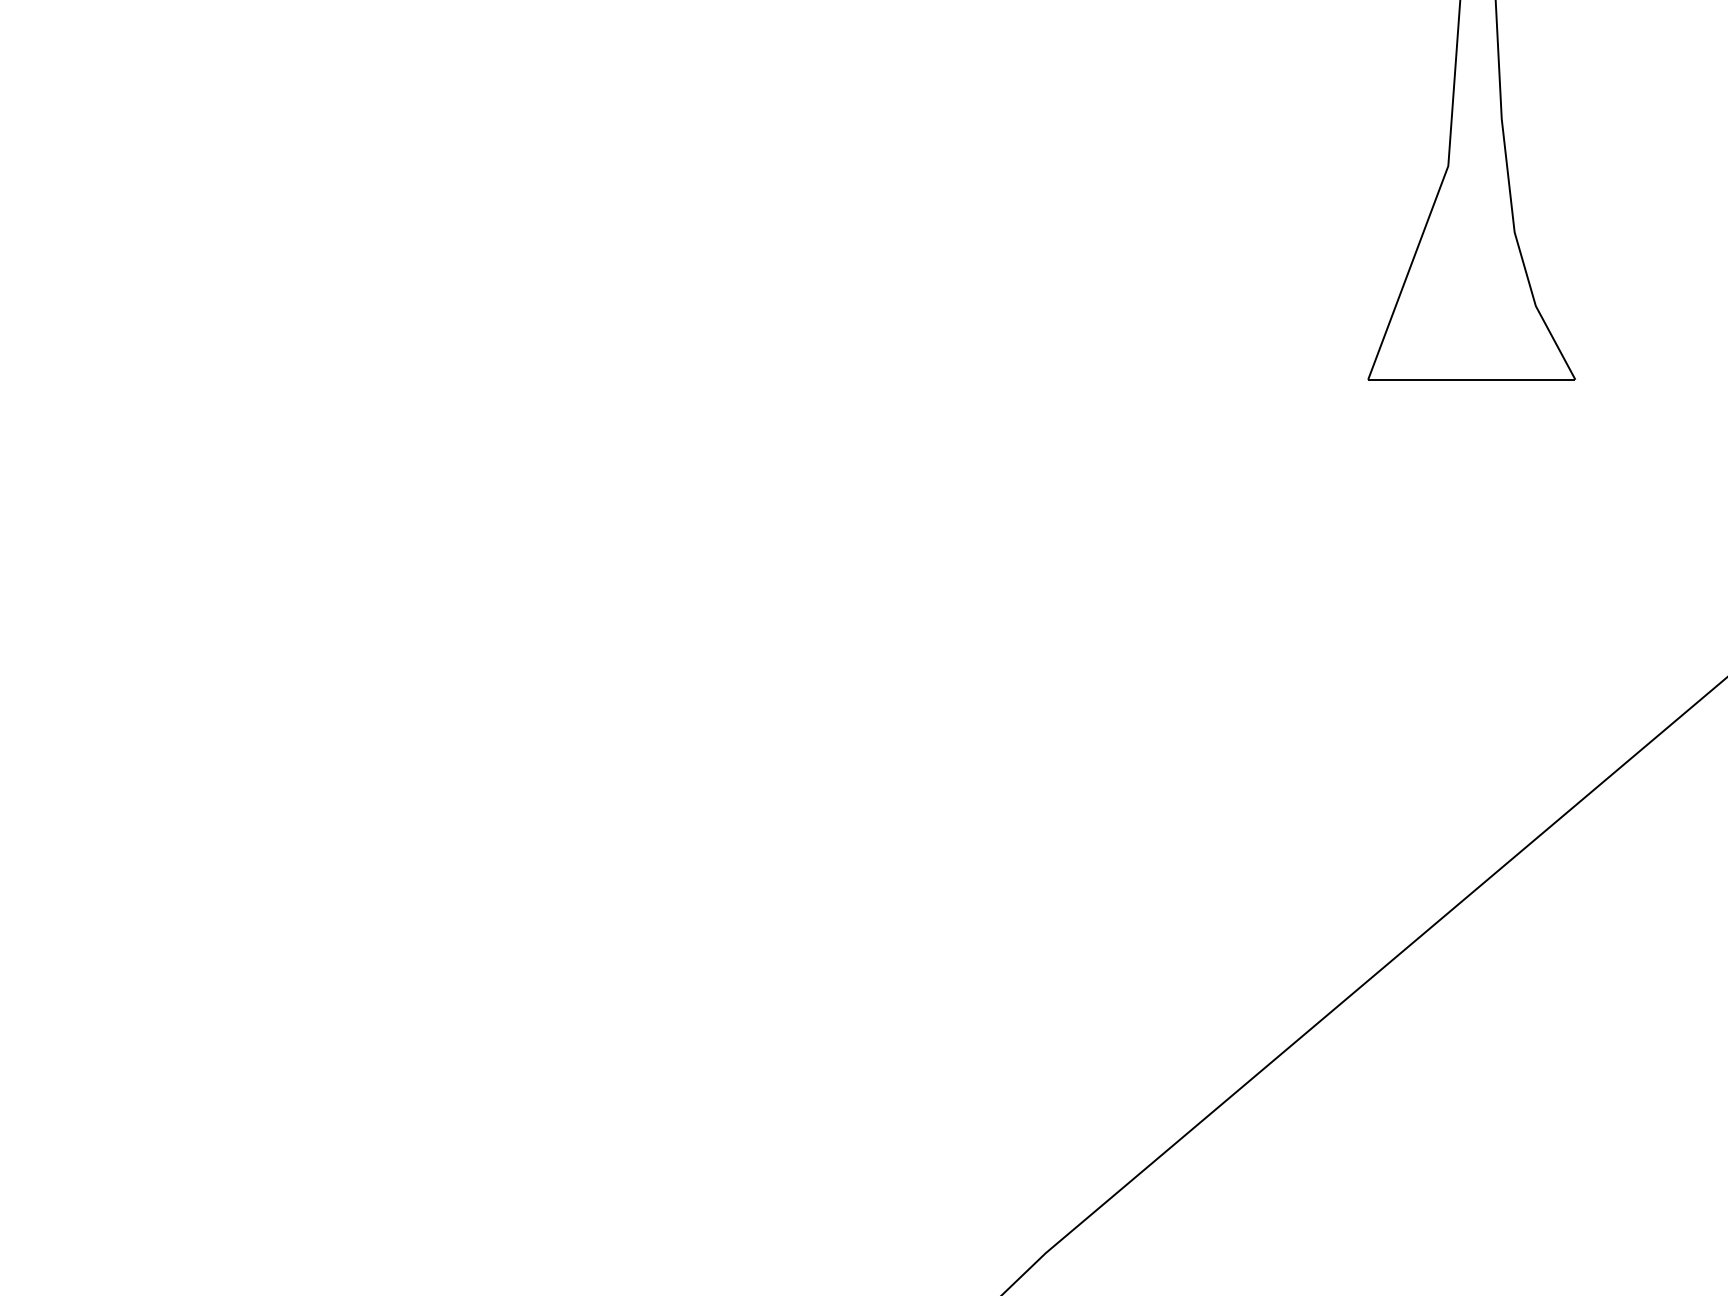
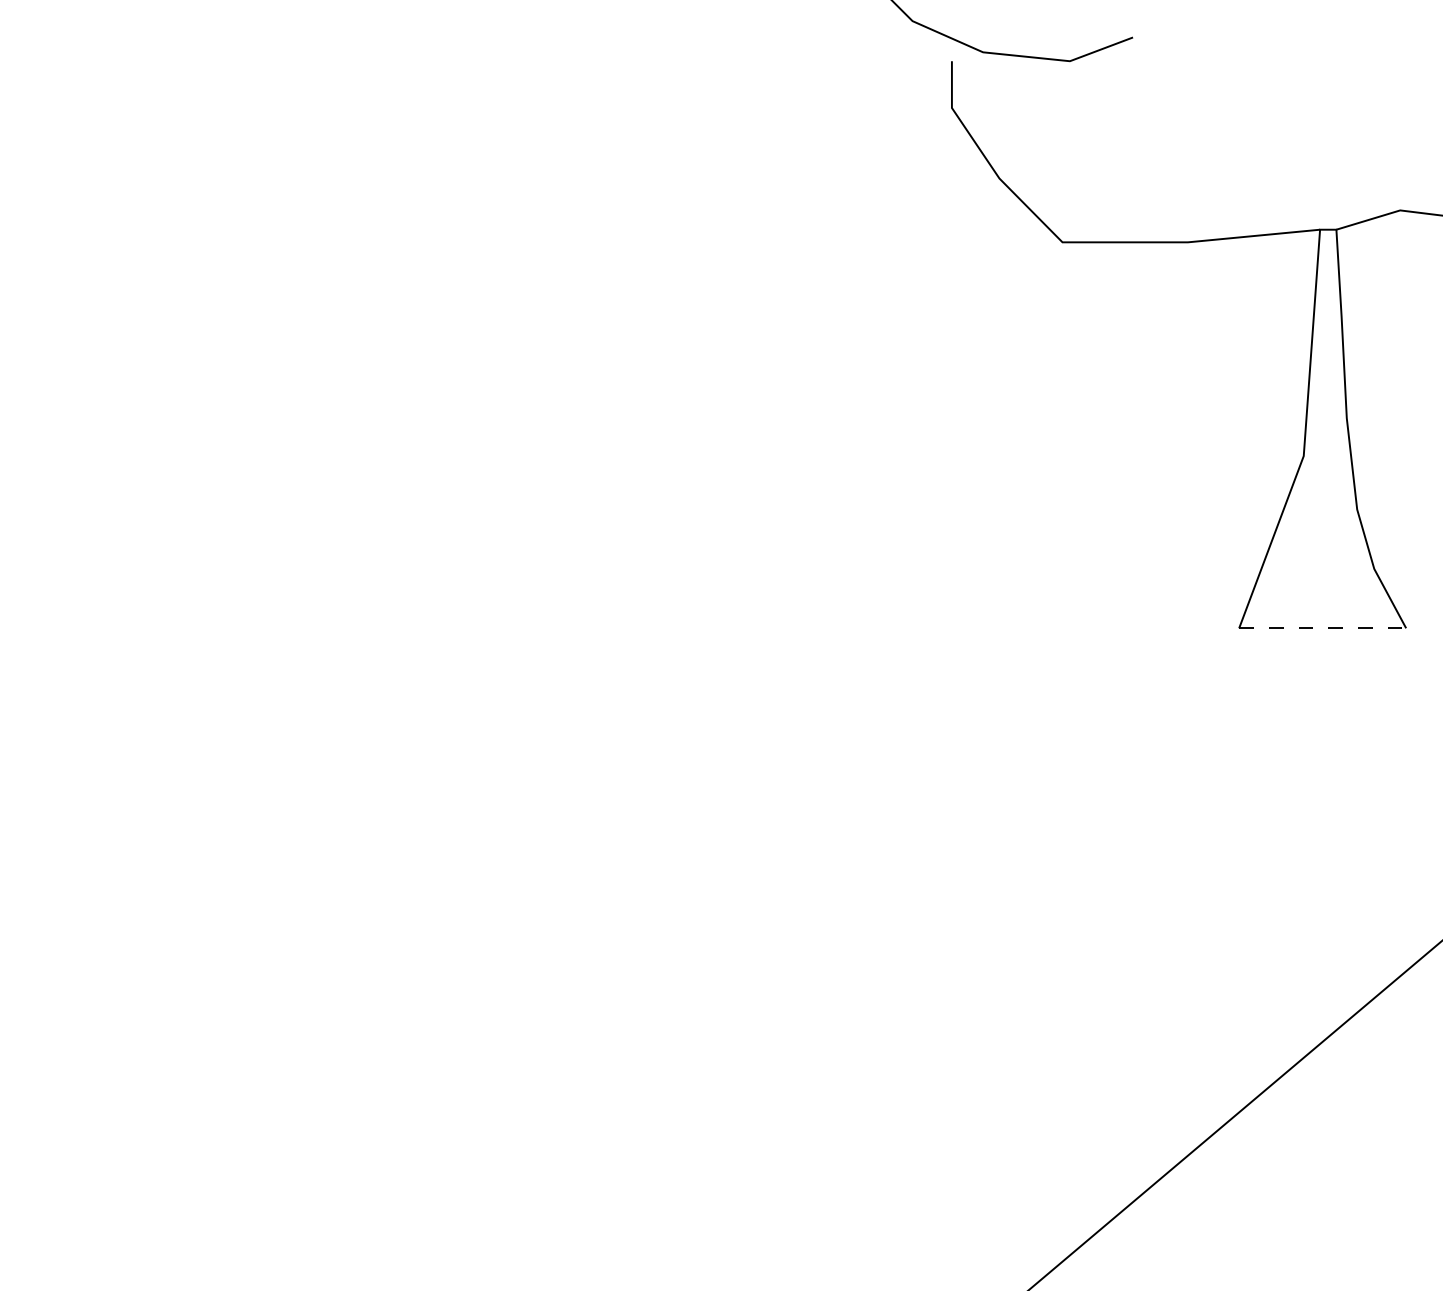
line: (1471, 380) -> (1322, 628), solid -> dashed

